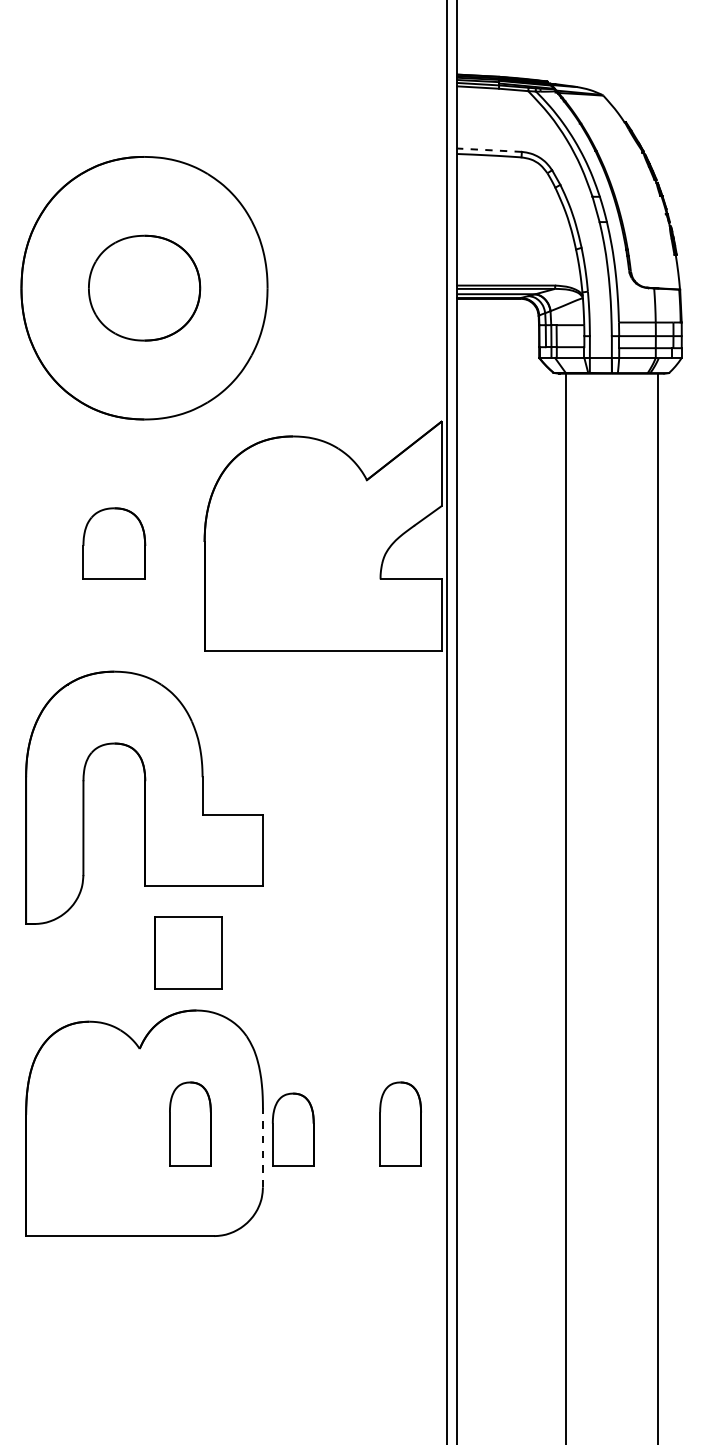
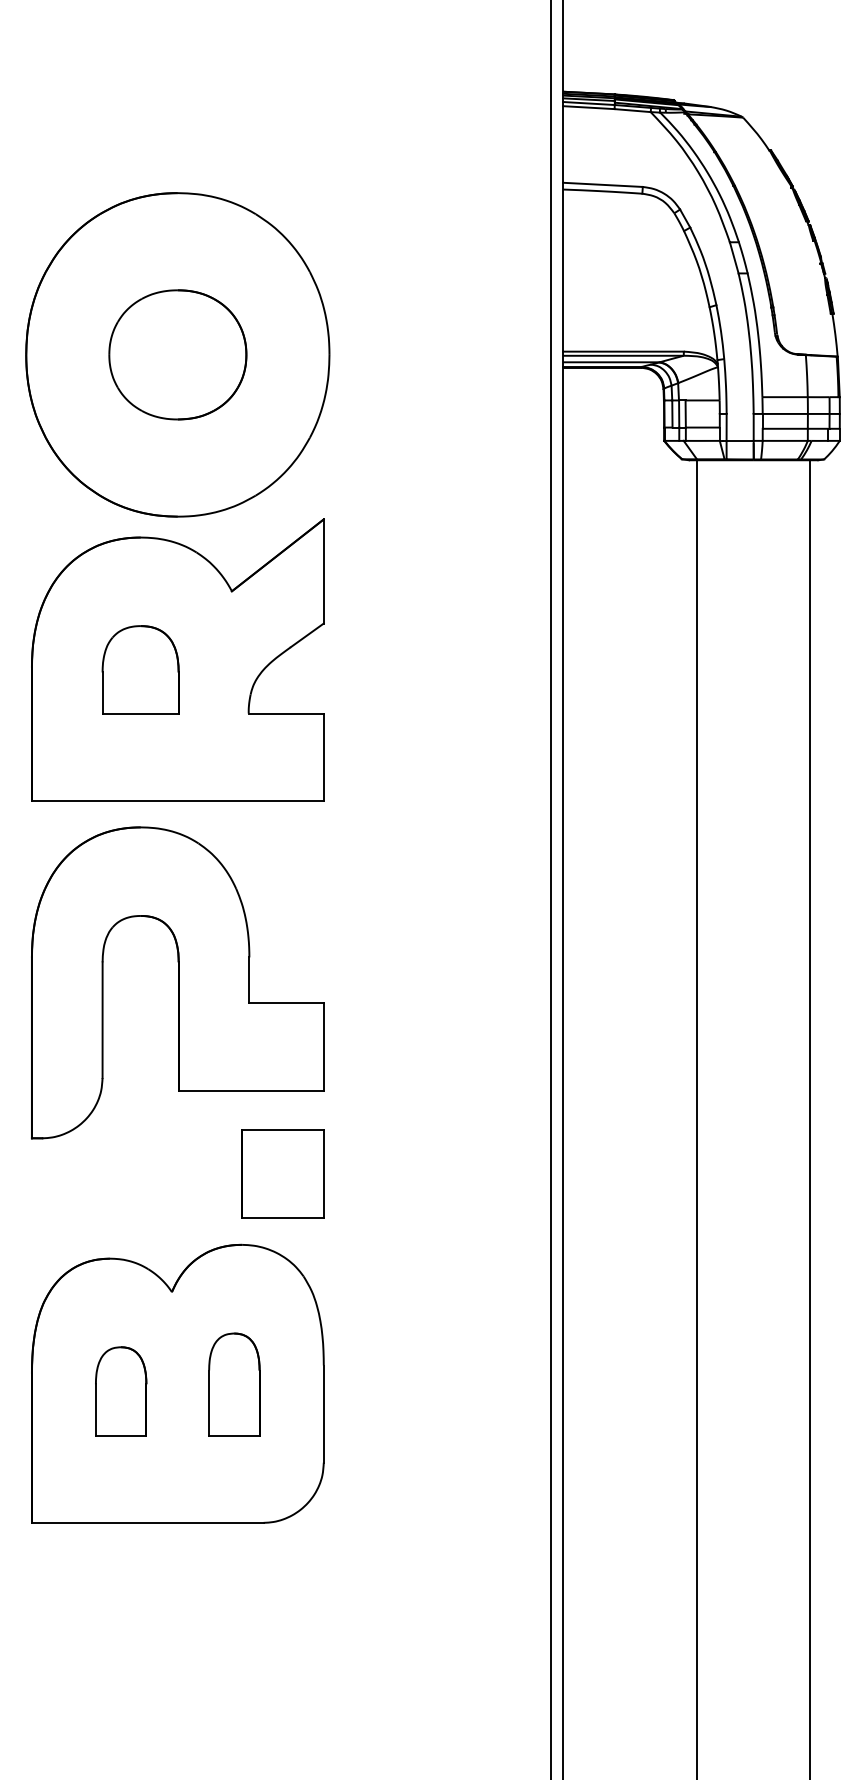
line: (489, 149) -> (602, 184), dashed -> solid
part: (322, 535) -> (177, 659), moved
part: (188, 952) -> (282, 1173), moved
part: (400, 1123) -> (493, 1384), removed
part: (293, 1129) -> (121, 1391), moved
line: (262, 1148) -> (323, 1414), dashed -> solid

